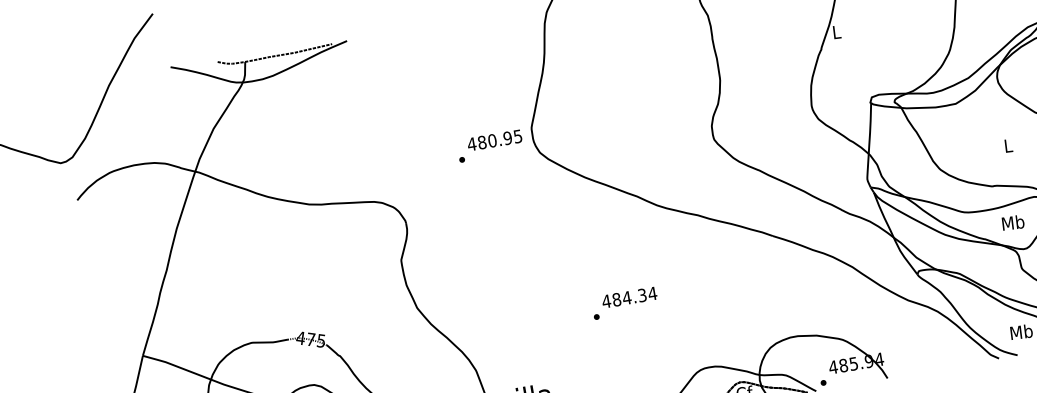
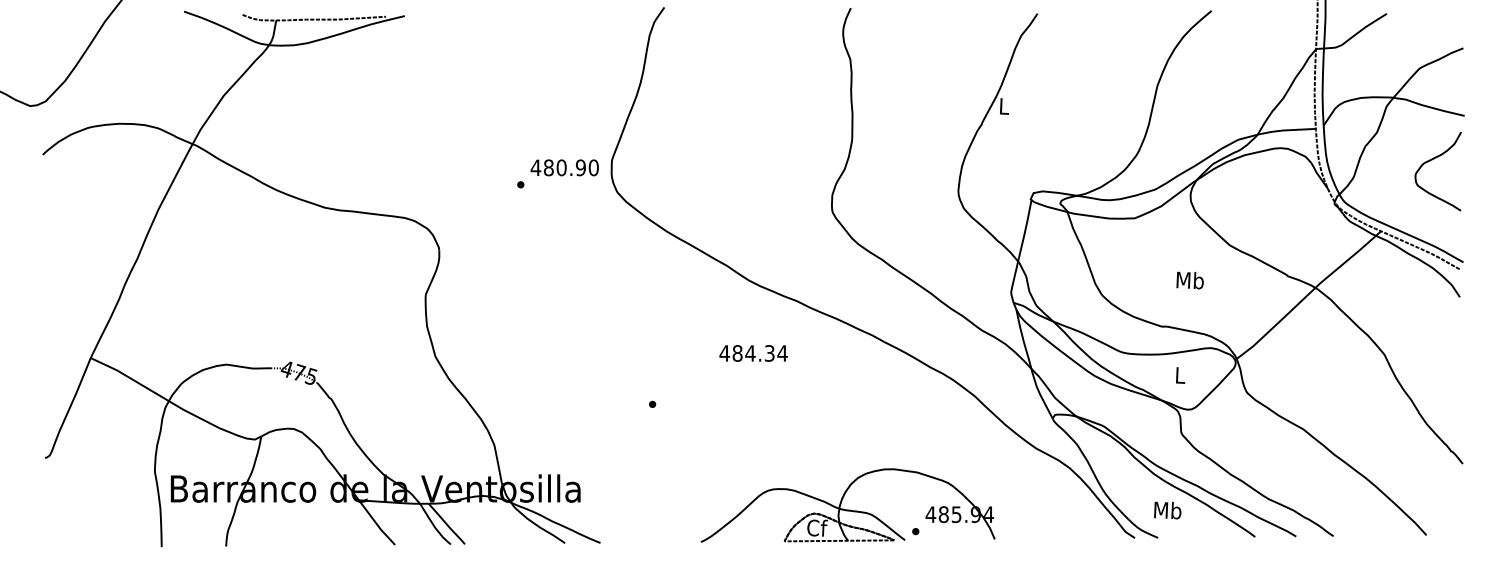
text: (517, 136) -> (593, 167), 480.95 -> 480.90
text: (1007, 145) -> (1189, 280), L -> Mb
text: (1012, 223) -> (1179, 375), Mb -> L
text: (629, 297) -> (753, 353), moved

